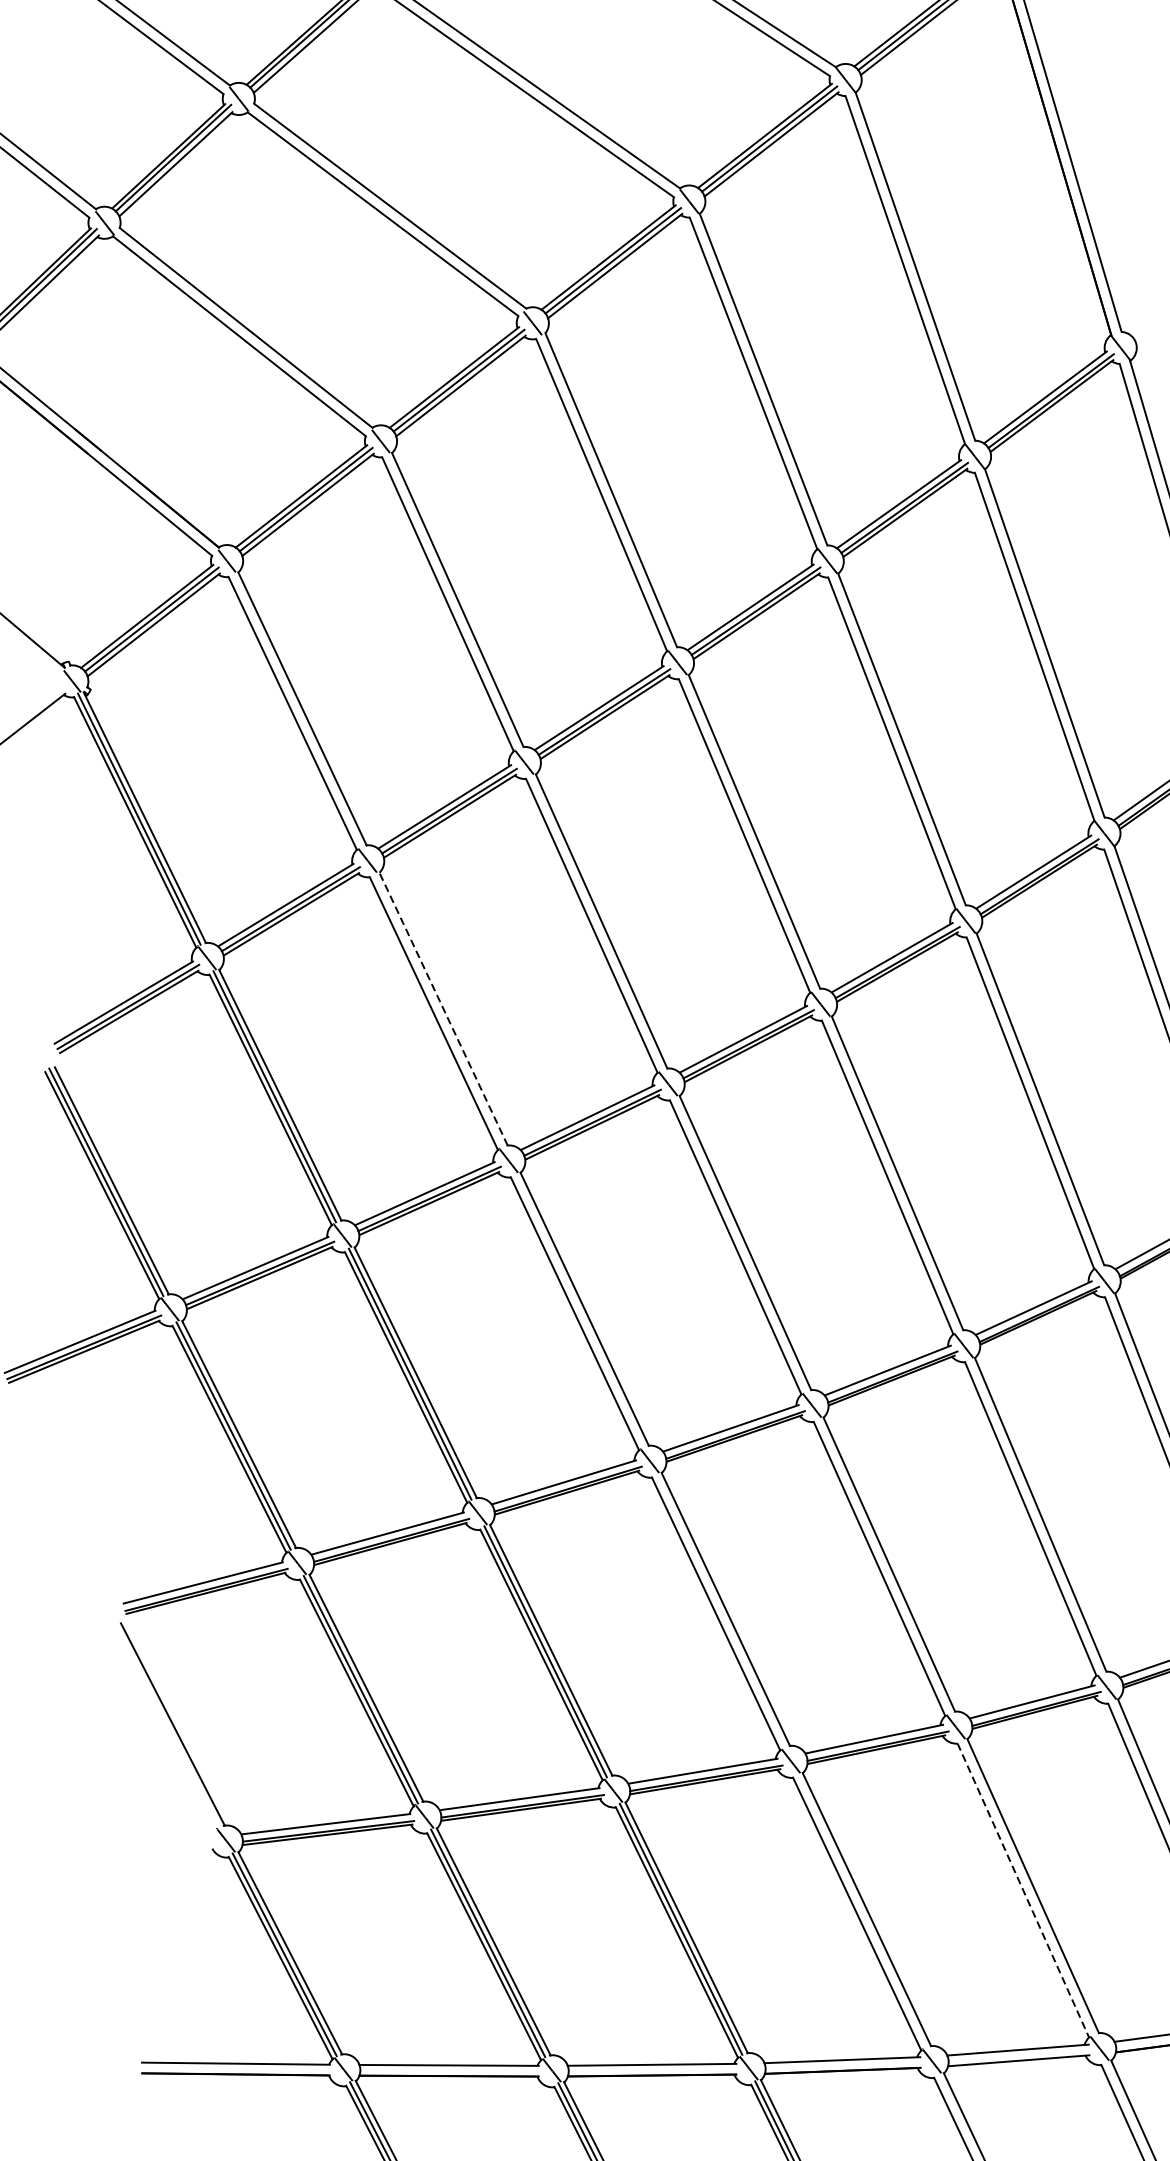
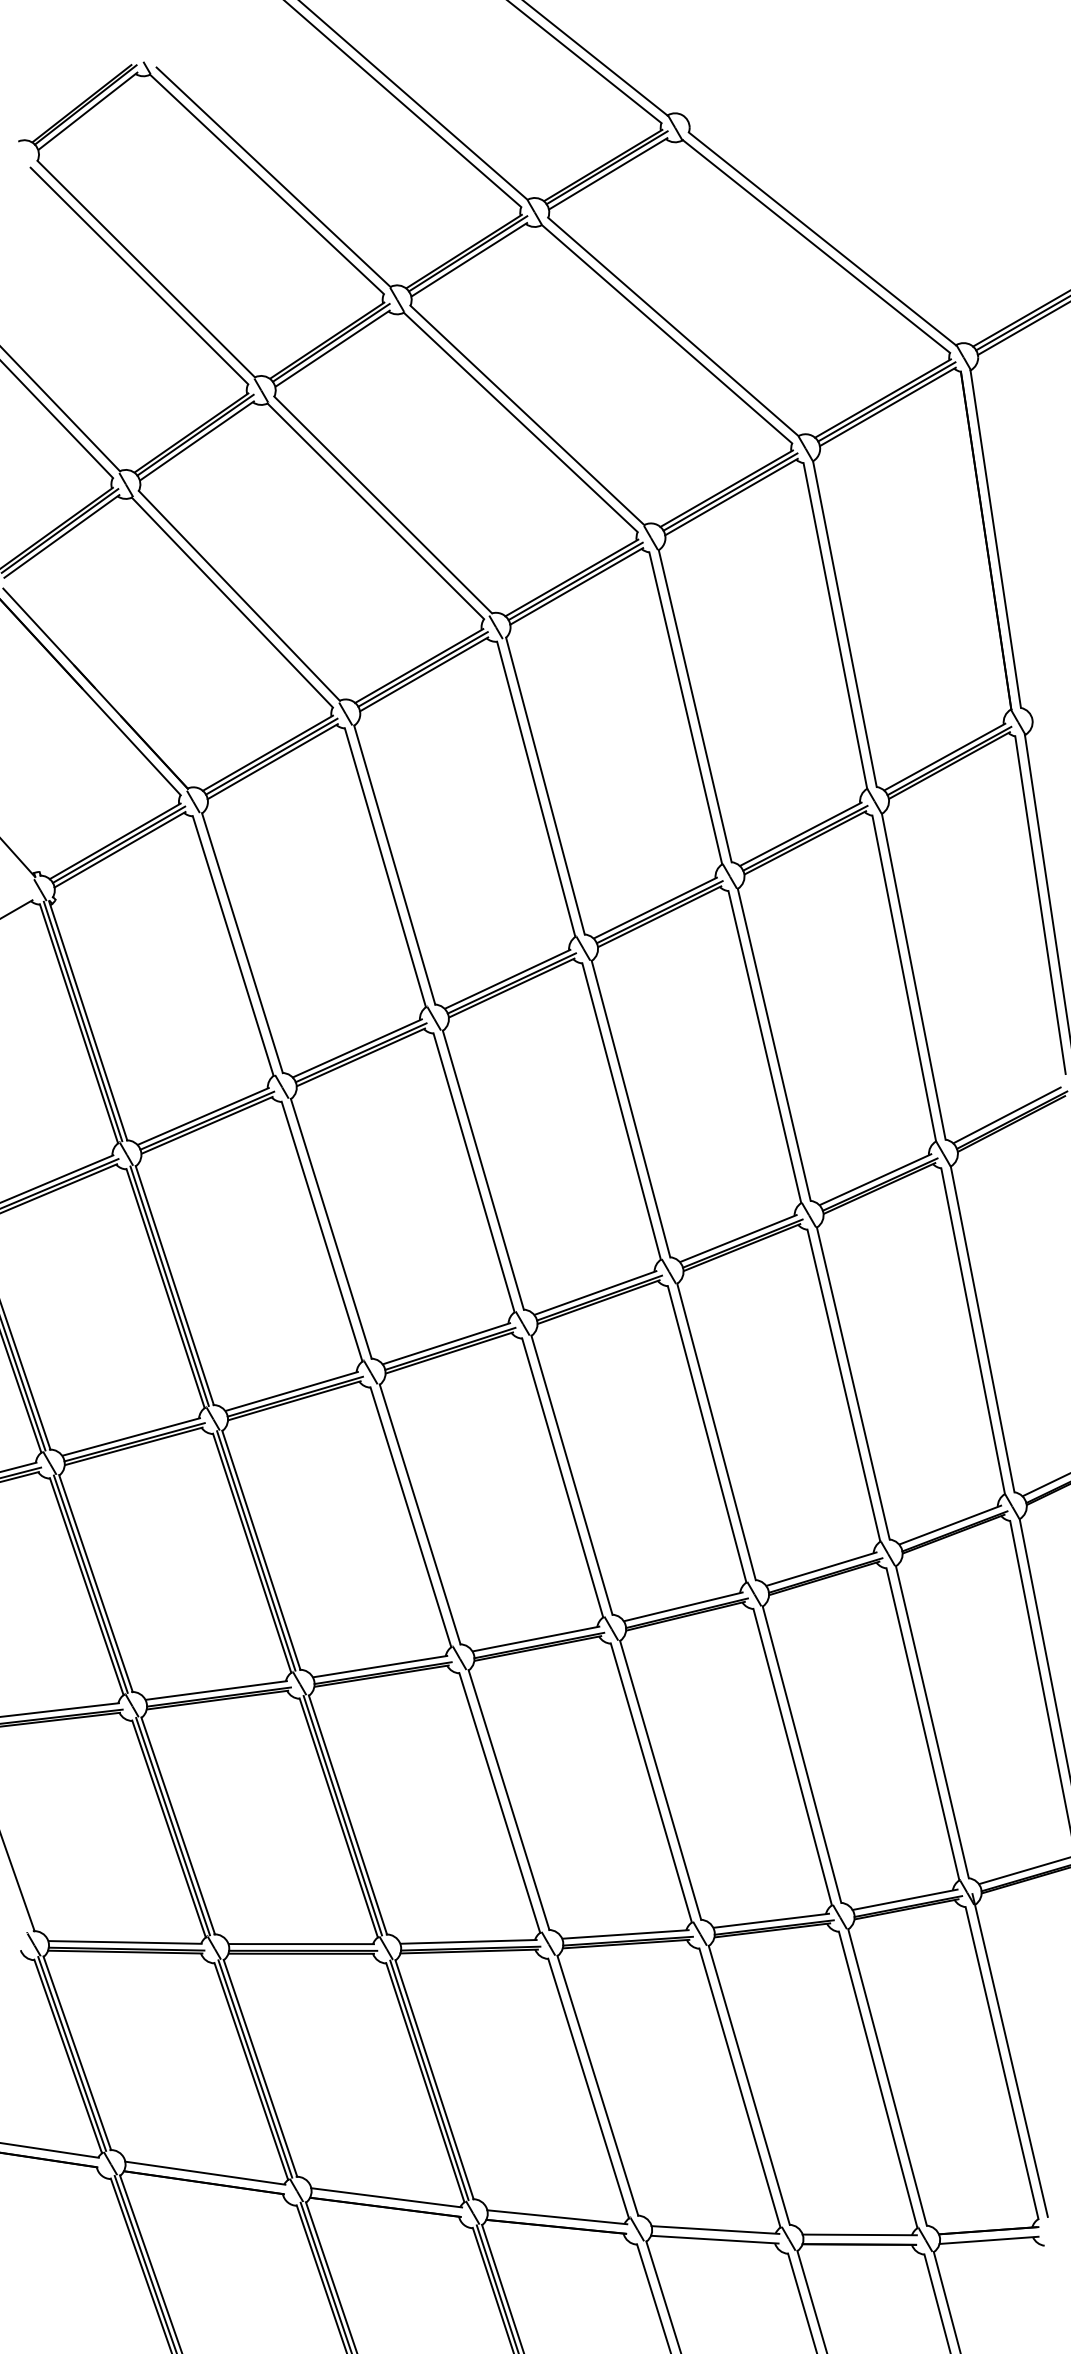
line: (443, 1008) -> (331, 1228), dashed -> solid
line: (1023, 1890) -> (740, 2088), dashed -> solid

